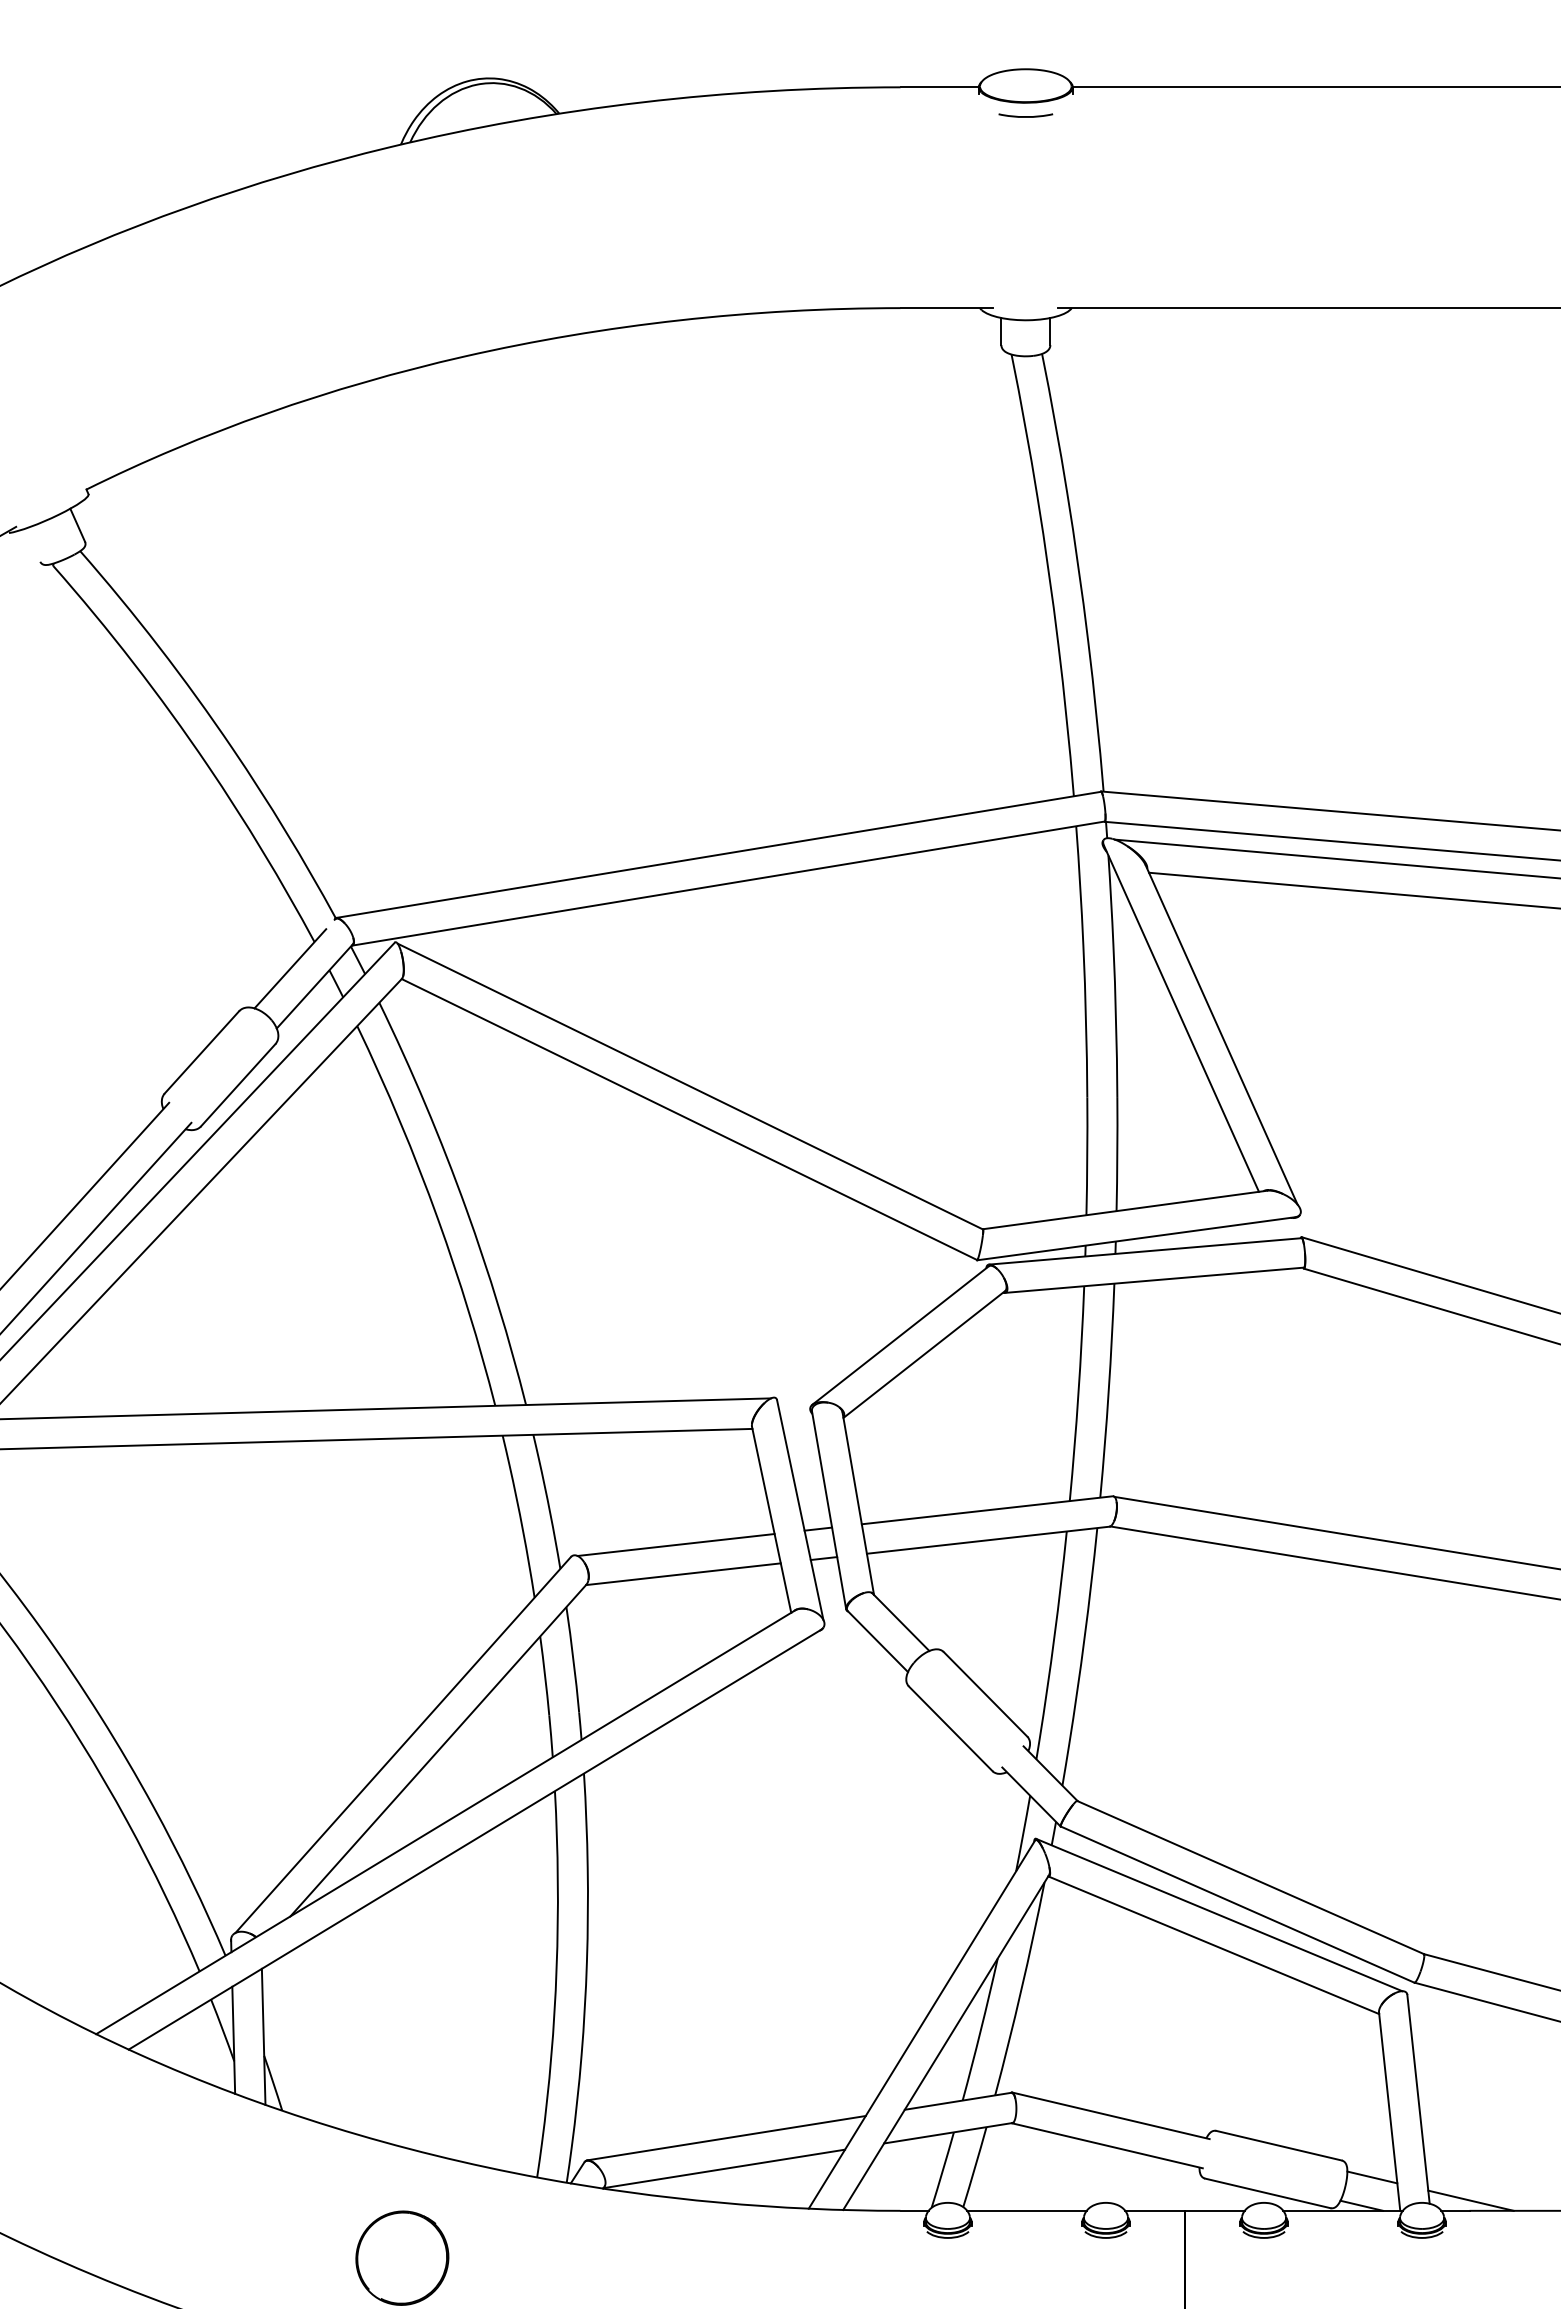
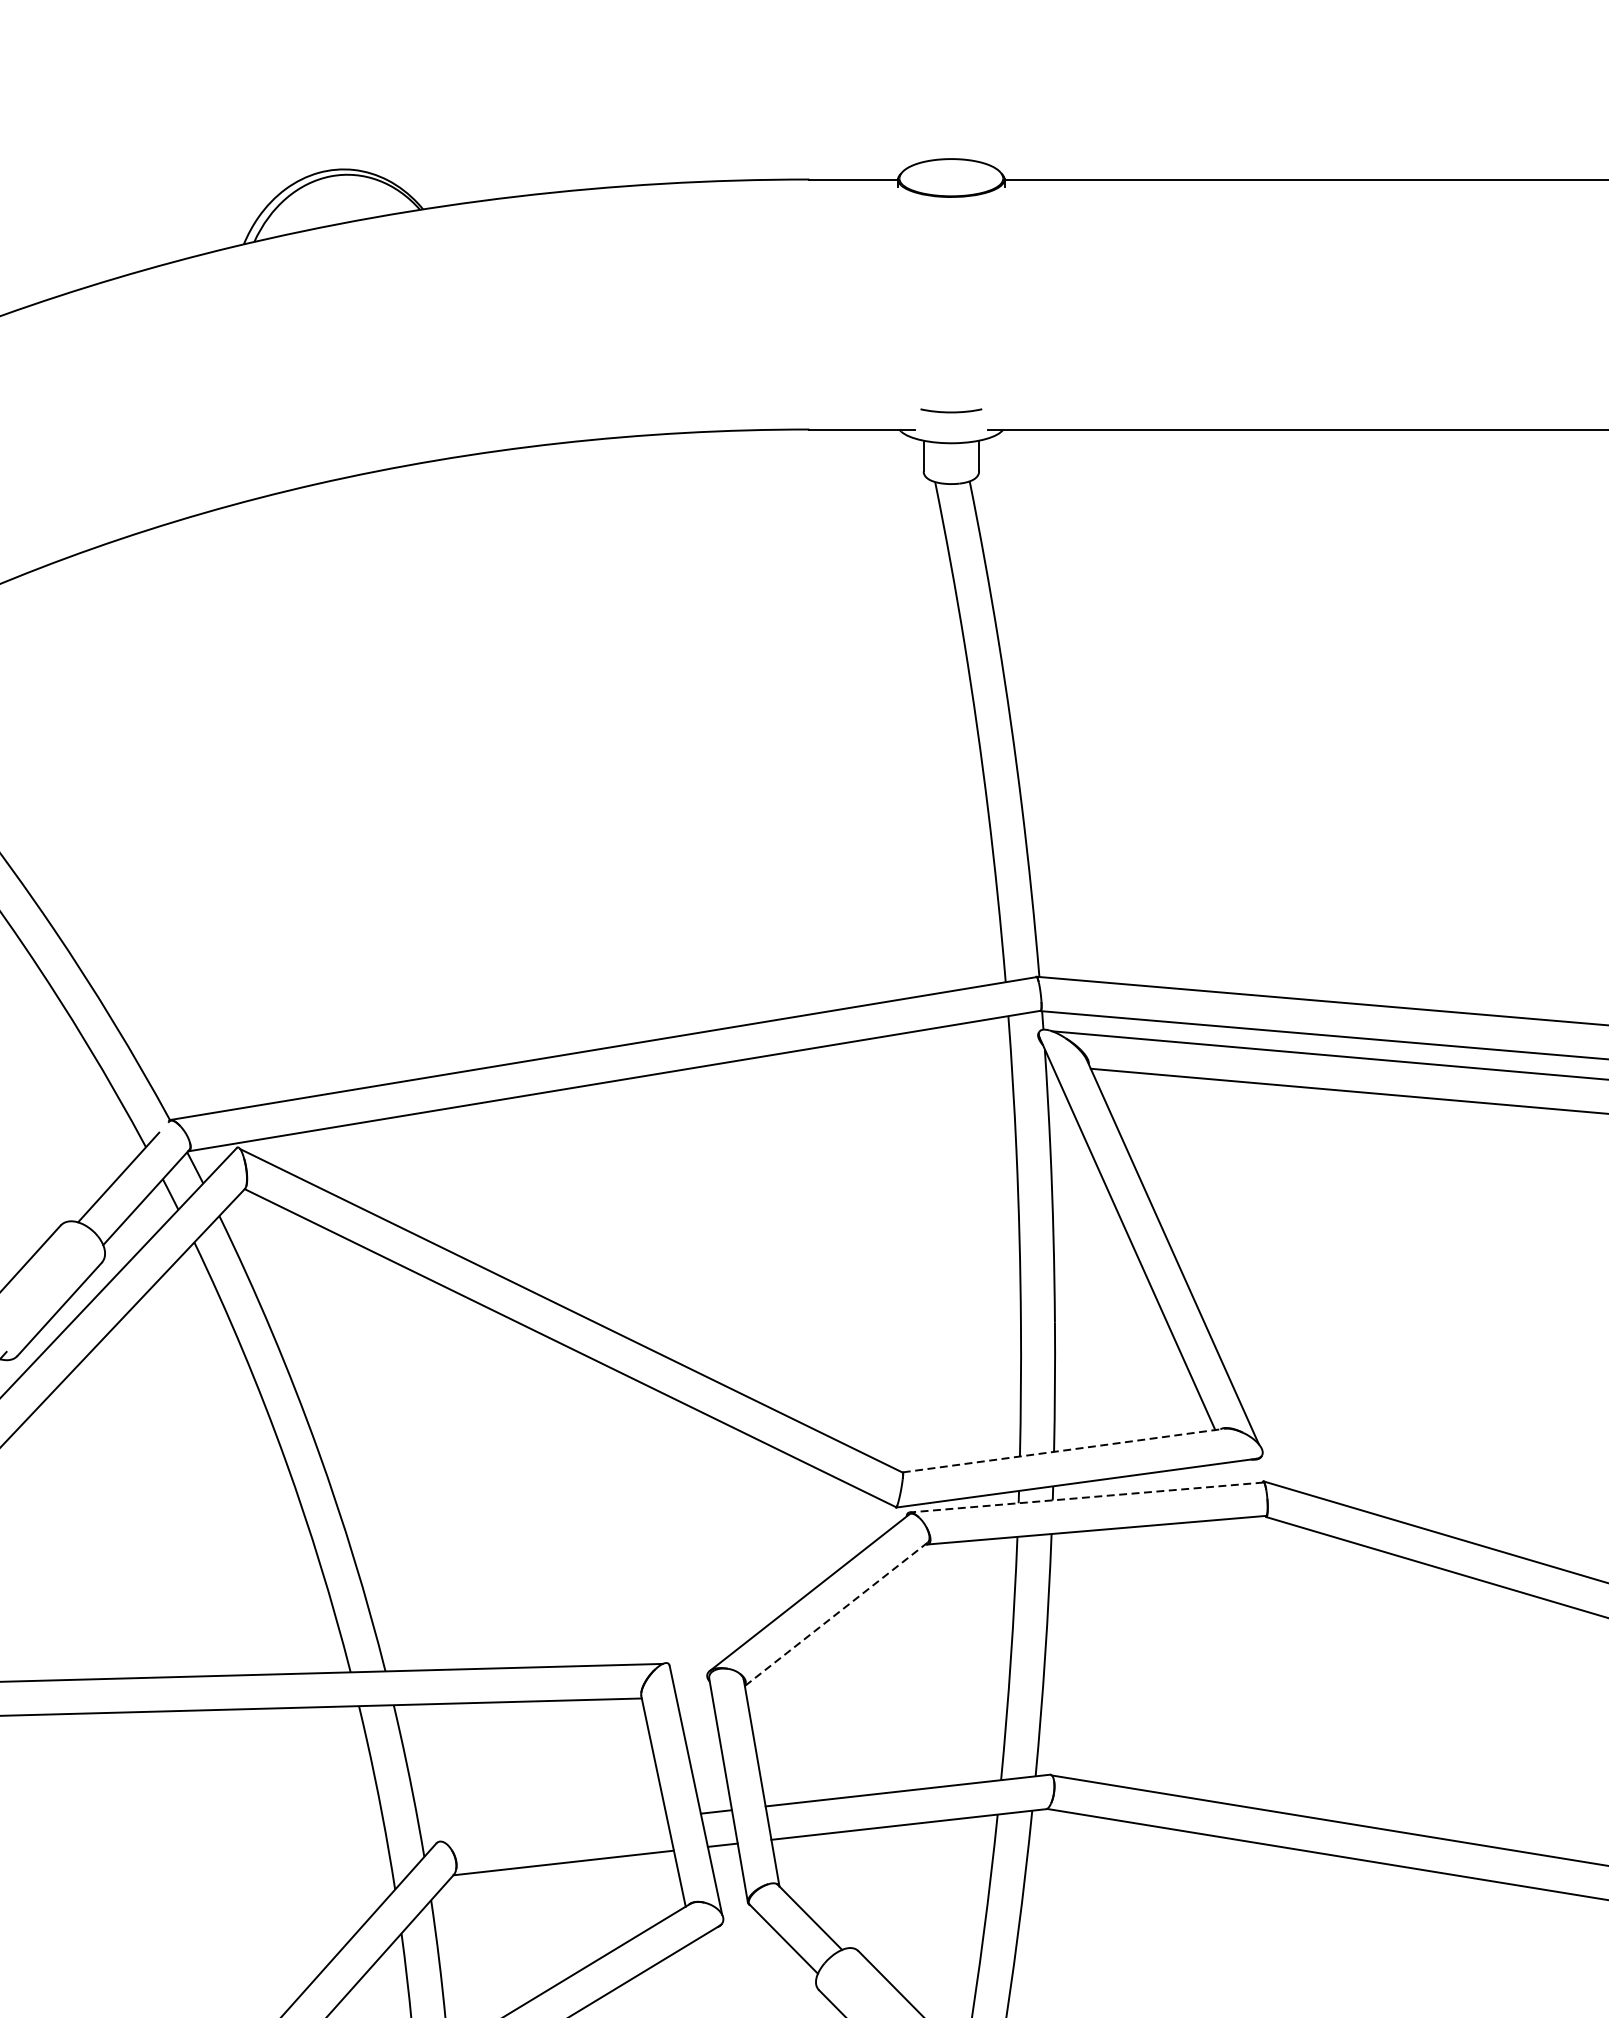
curve: (1025, 116) -> (950, 411), moved
line: (1125, 1209) -> (1064, 1450), solid -> dashed
line: (1145, 1251) -> (1086, 1497), solid -> dashed
line: (924, 1354) -> (836, 1614), solid -> dashed
line: (675, 1544) -> (554, 1829), removed

